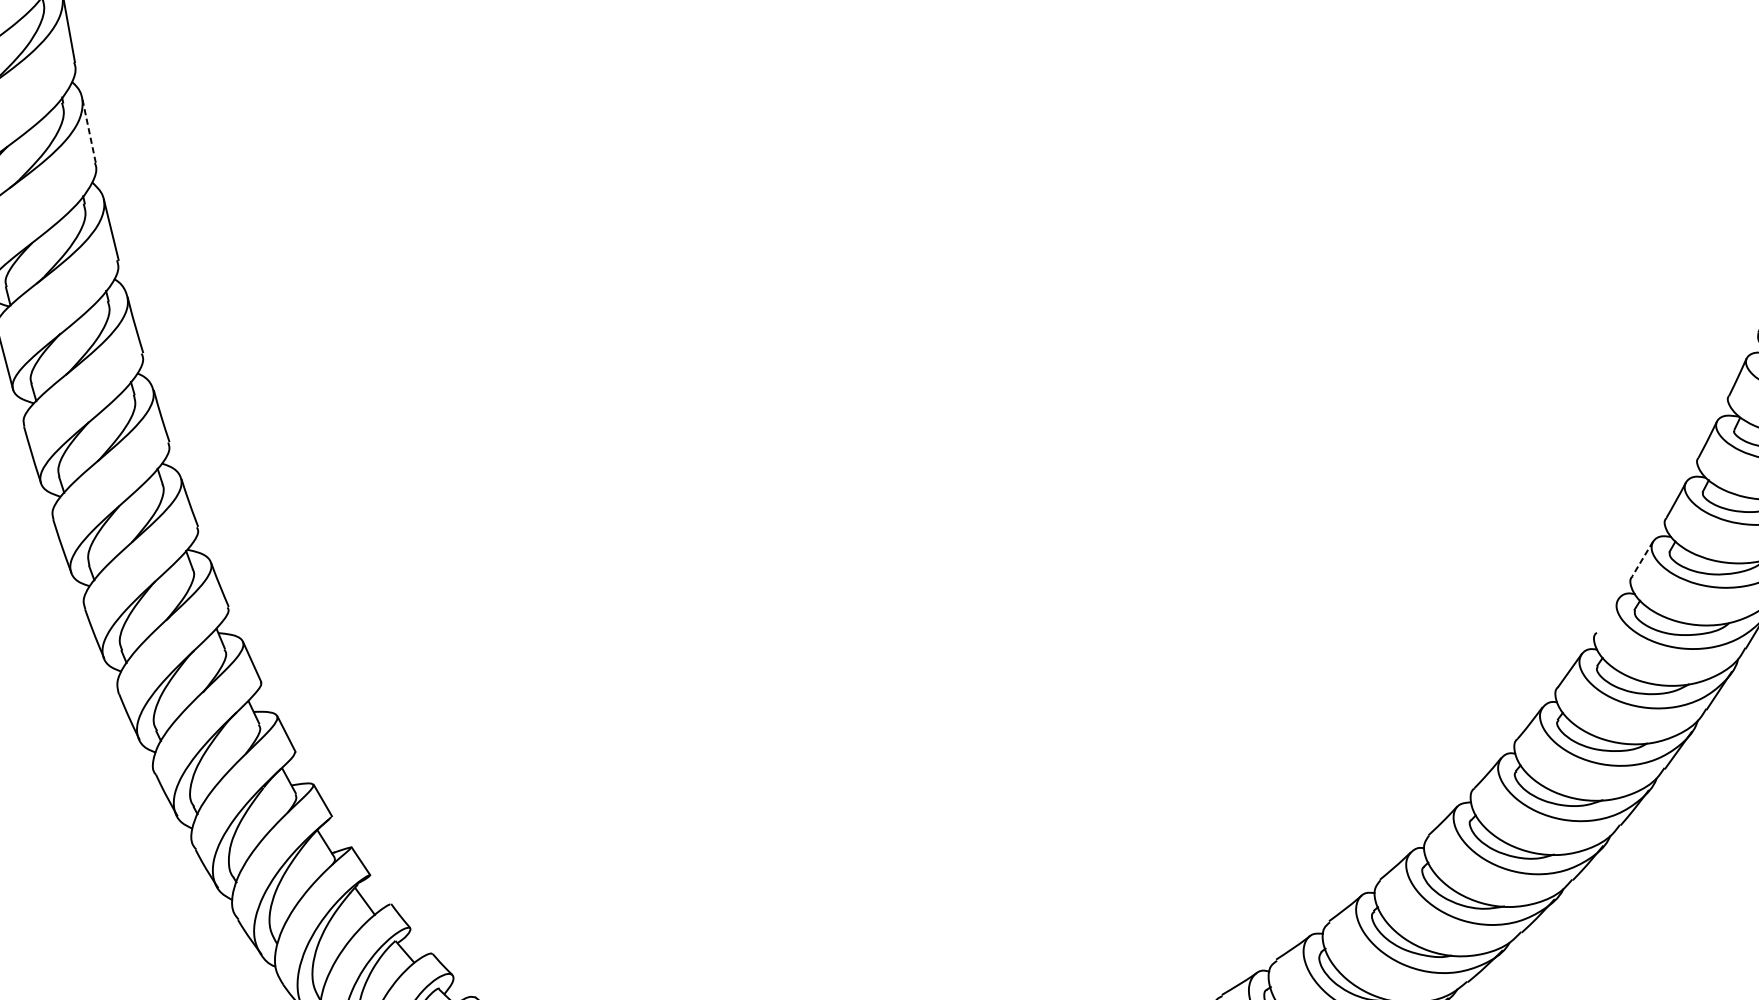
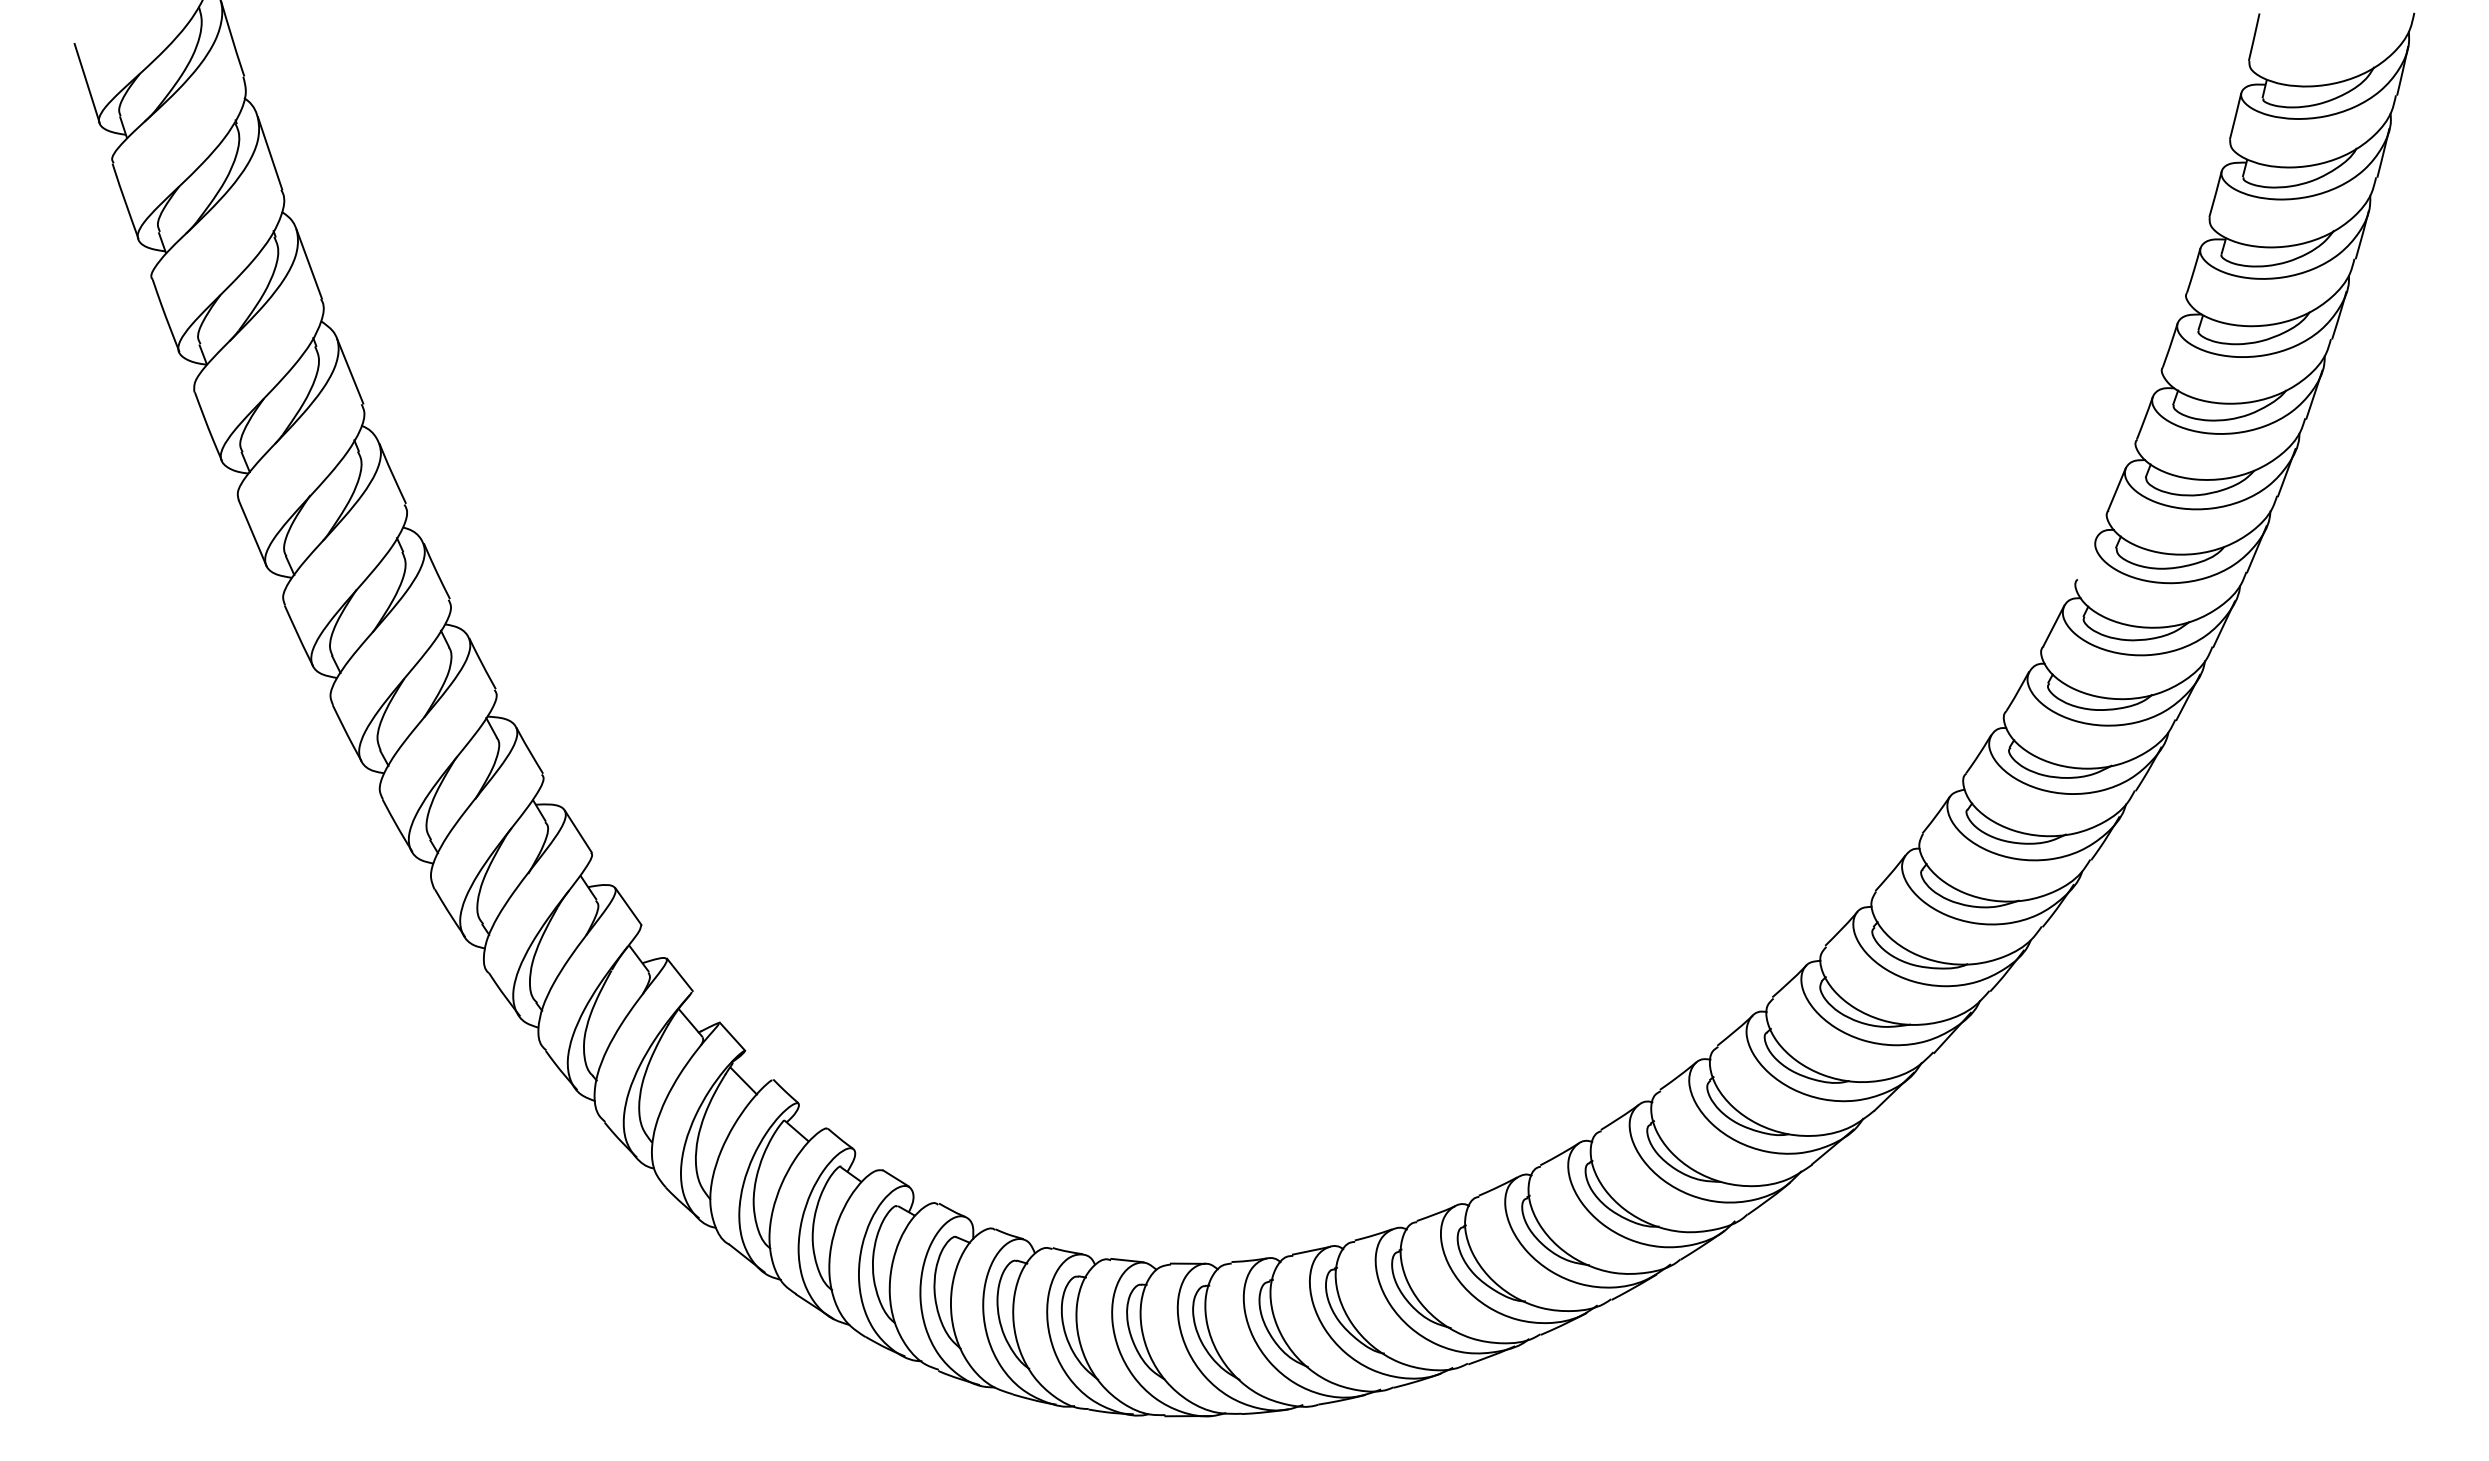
line: (89, 131) -> (309, 264), dashed -> solid
line: (1643, 559) -> (2117, 489), dashed -> solid

